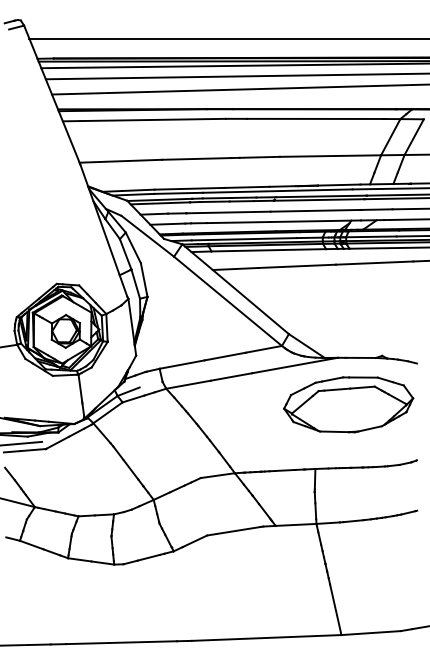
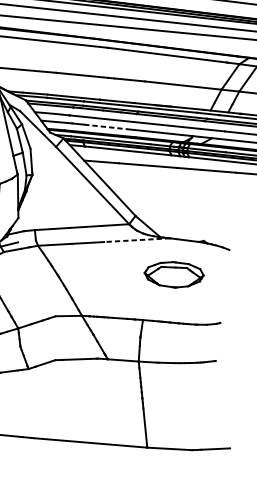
line: (238, 222) -> (107, 127), solid -> dashed
line: (294, 365) -> (136, 240), solid -> dashed
part: (348, 404) -> (173, 274), size x0.6

